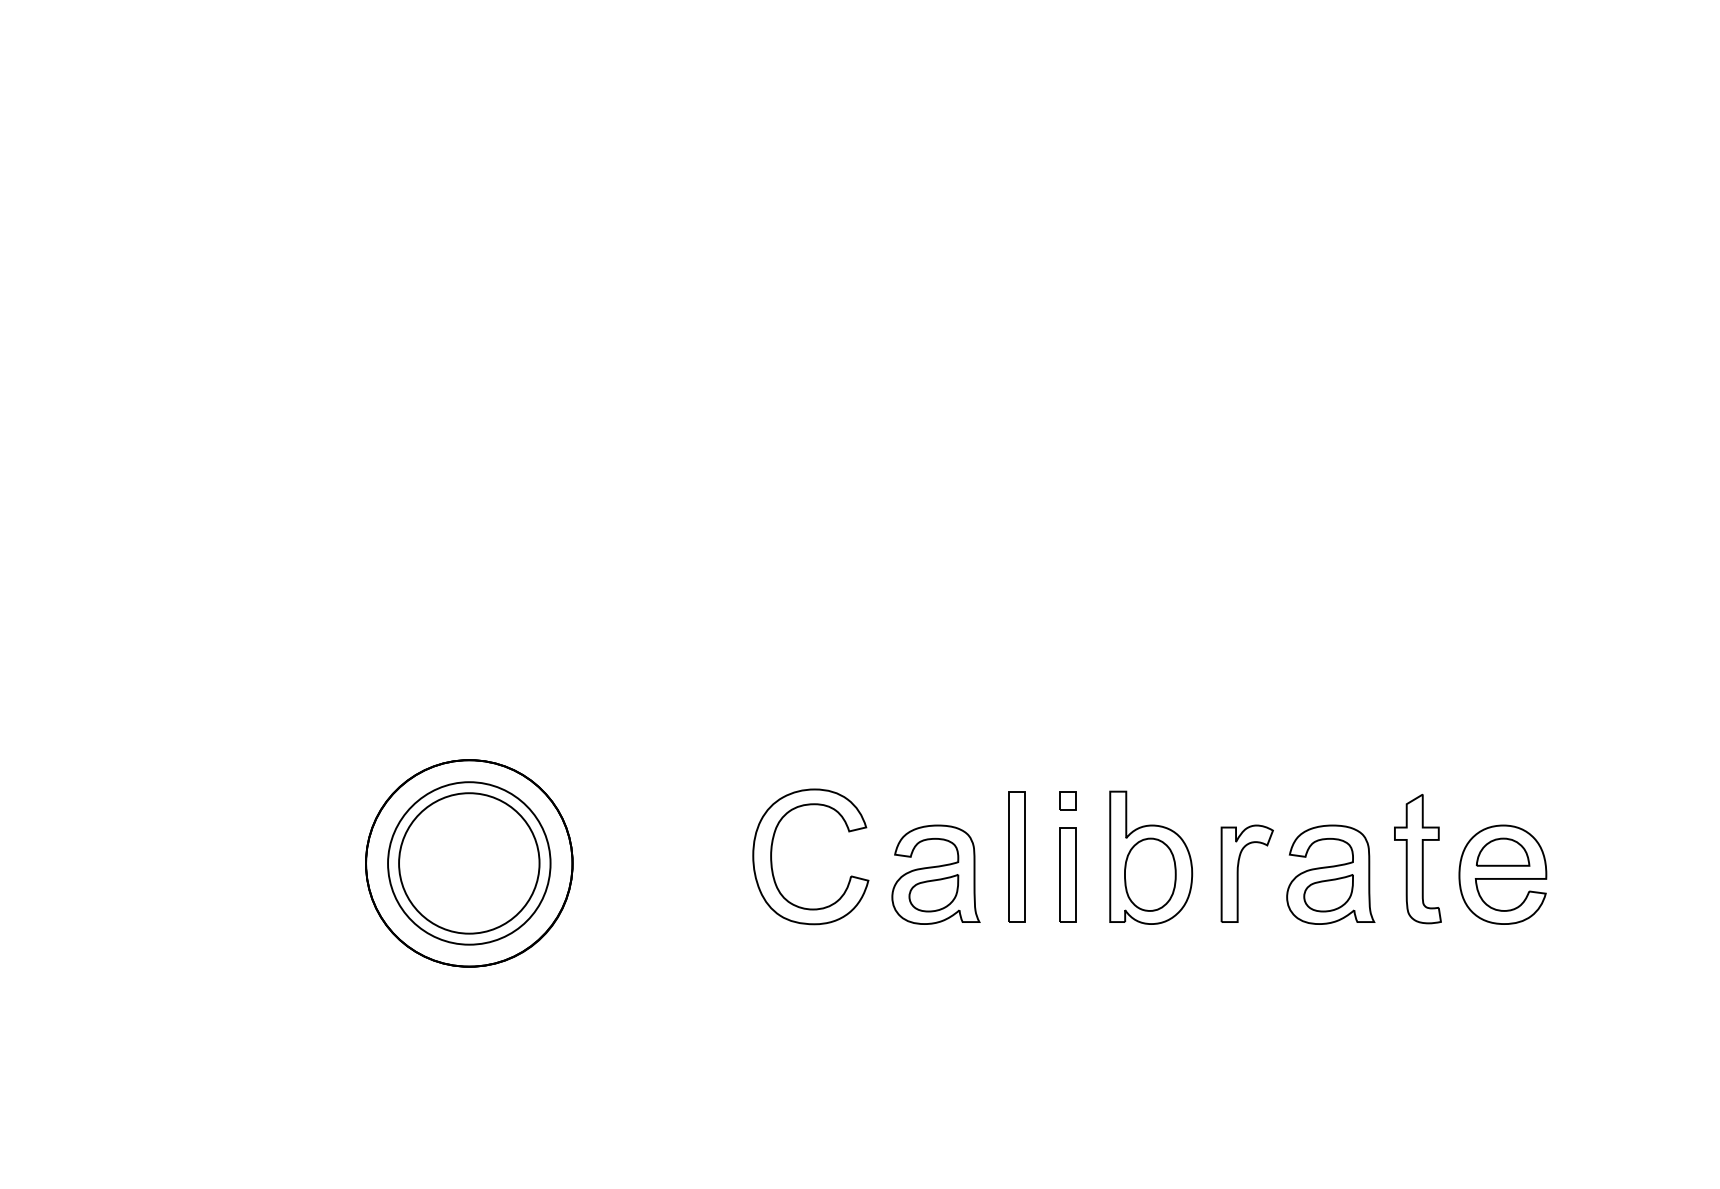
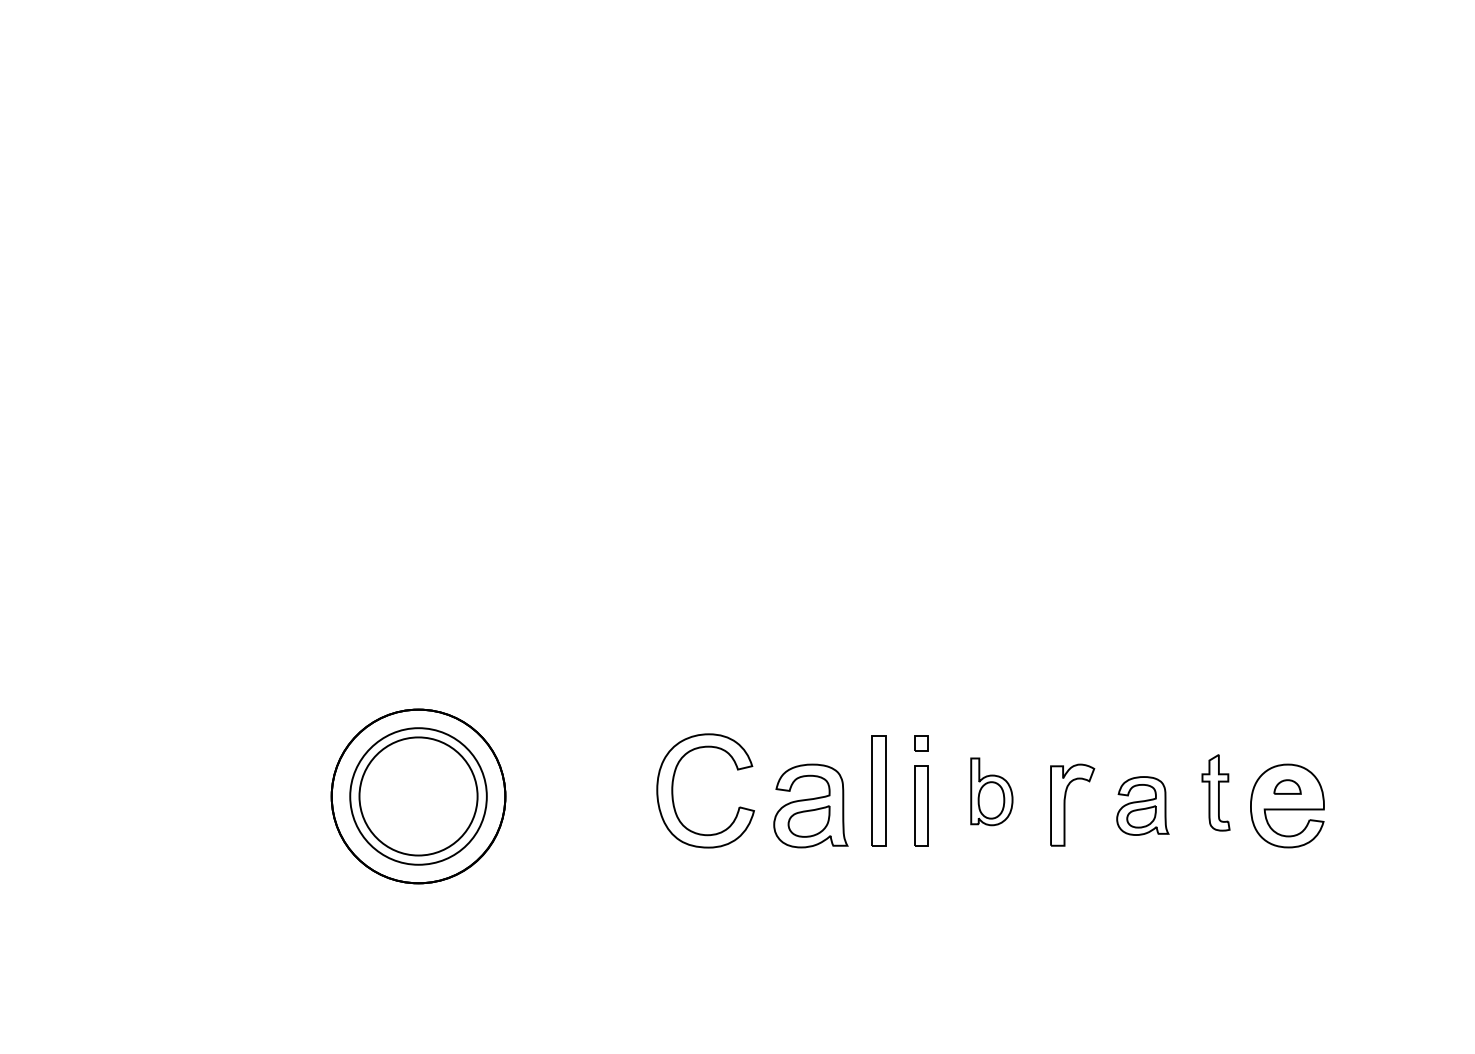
part: (1502, 851) -> (1287, 786), size x0.6
part: (1150, 857) -> (991, 791), size x0.6
part: (1417, 858) -> (1215, 792), size x0.7
part: (1330, 874) -> (1142, 805), size x0.7

